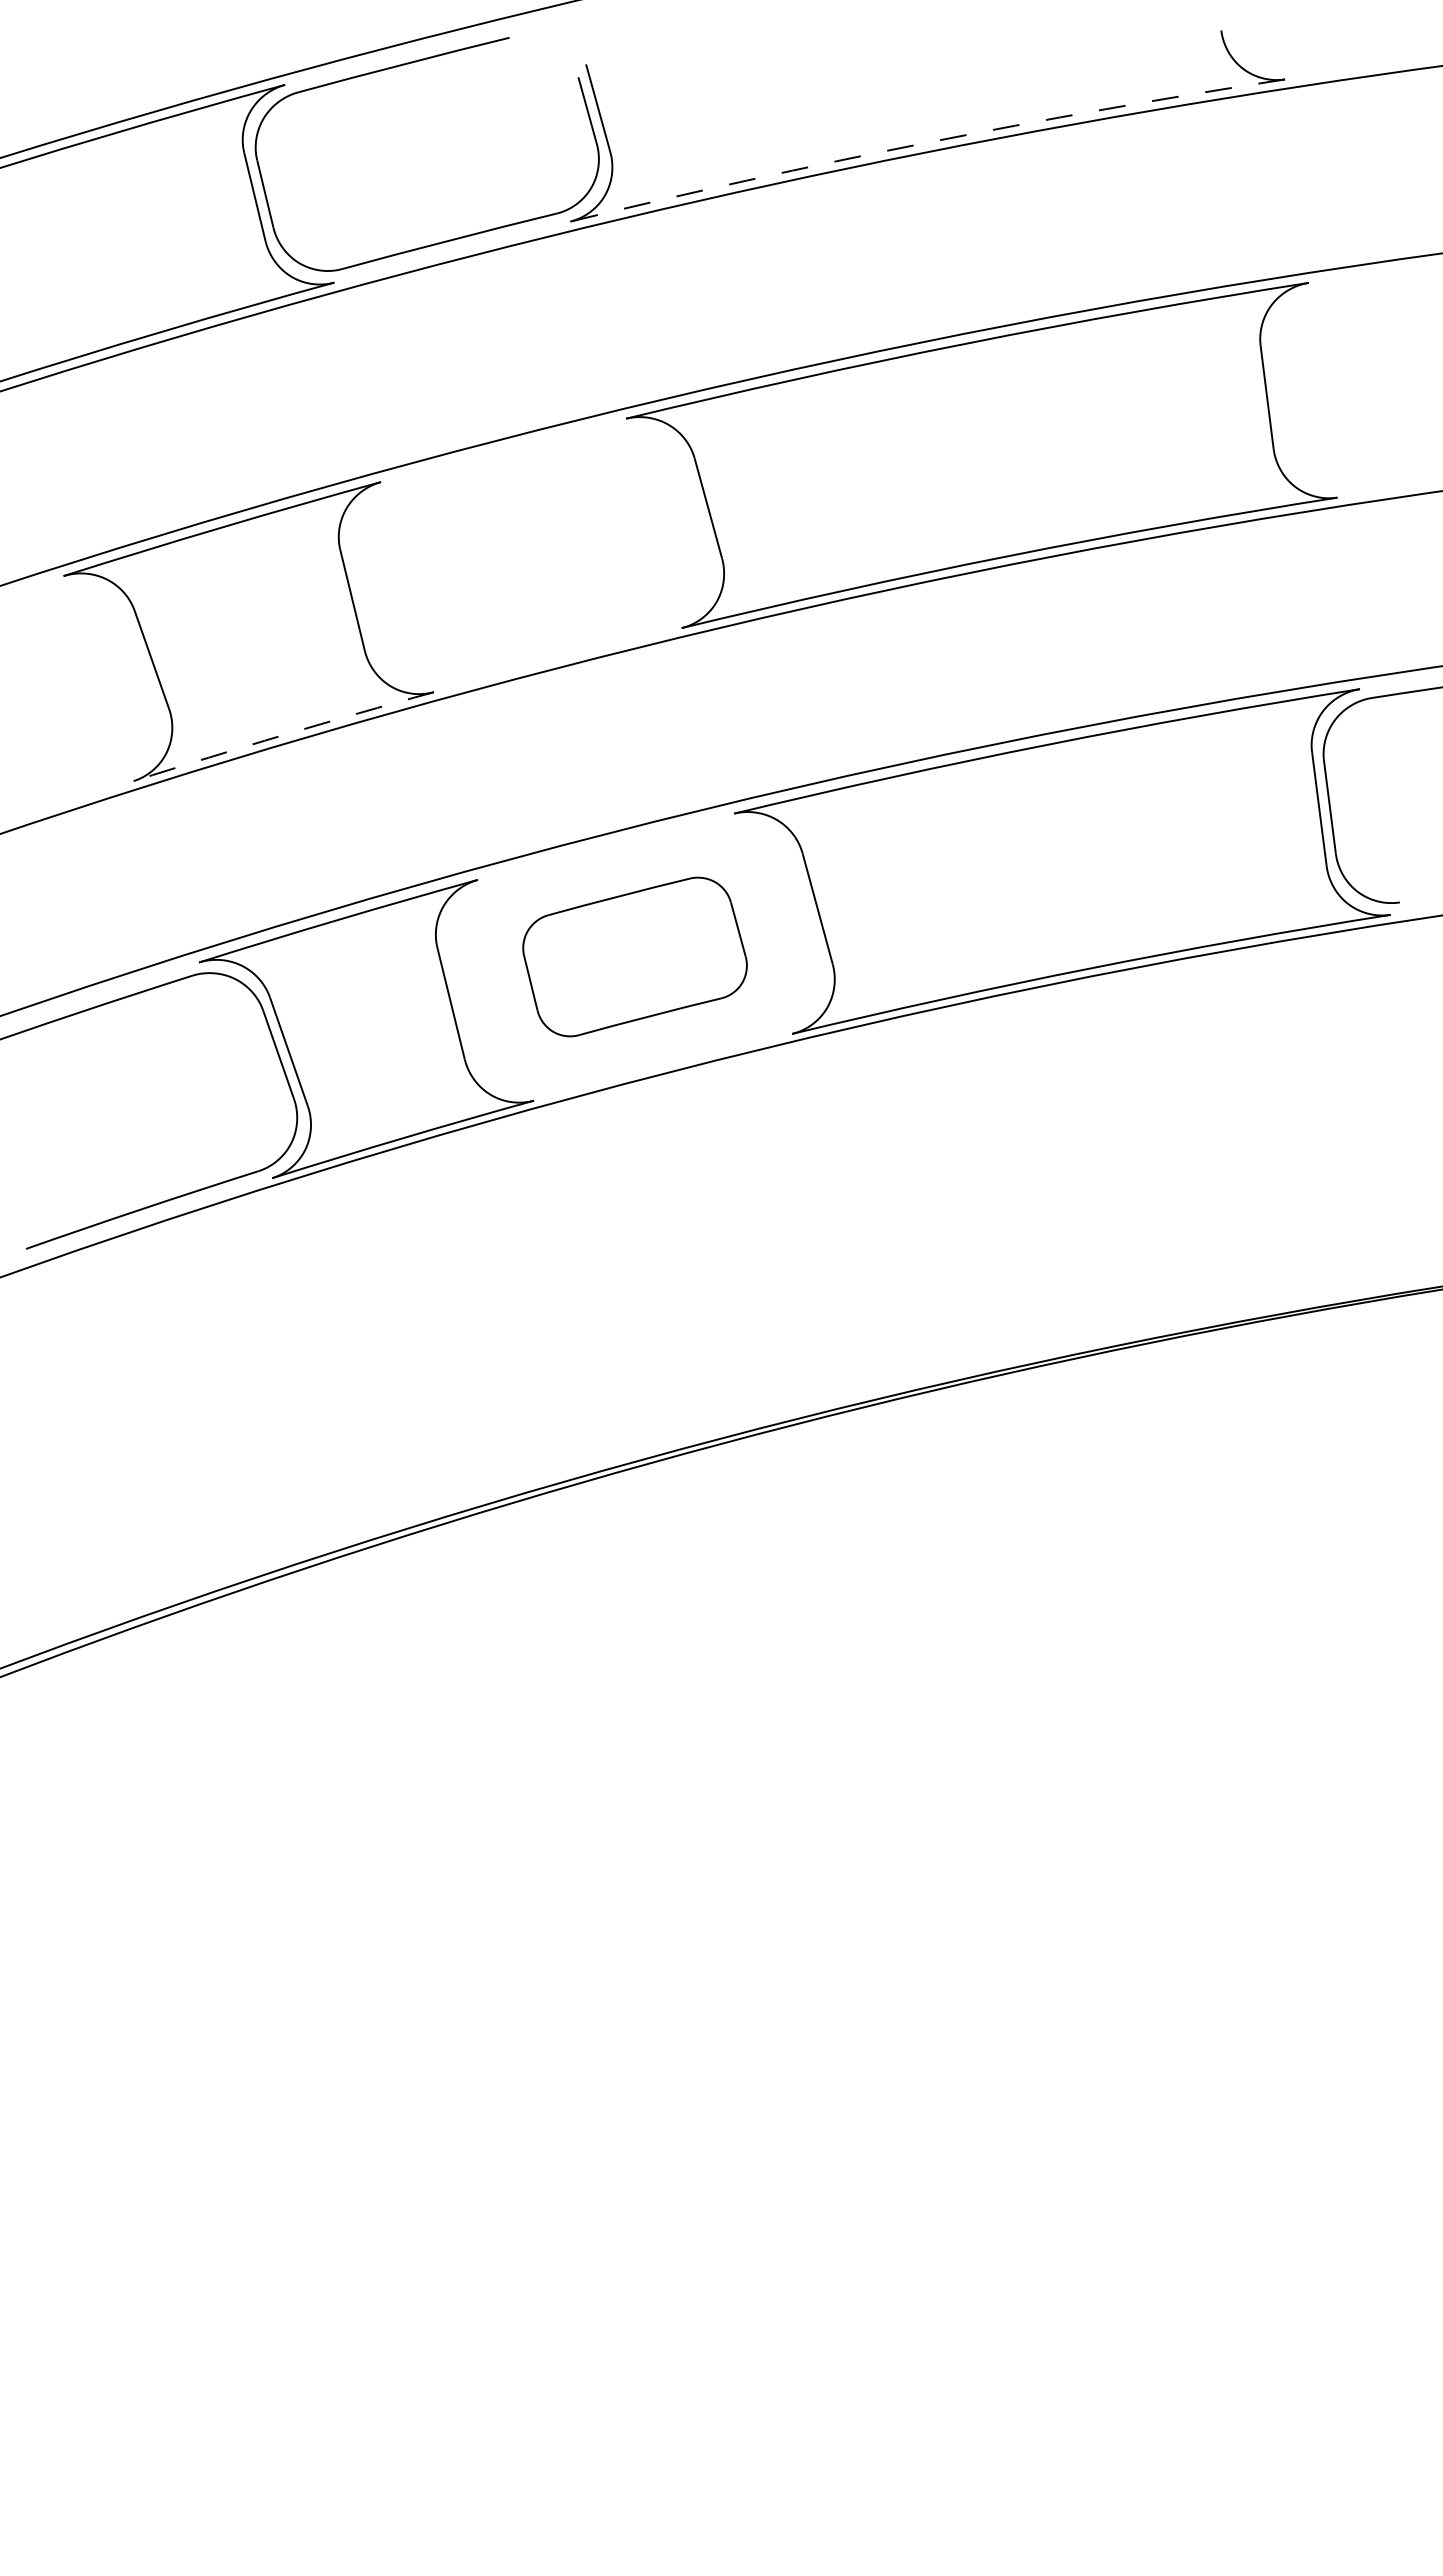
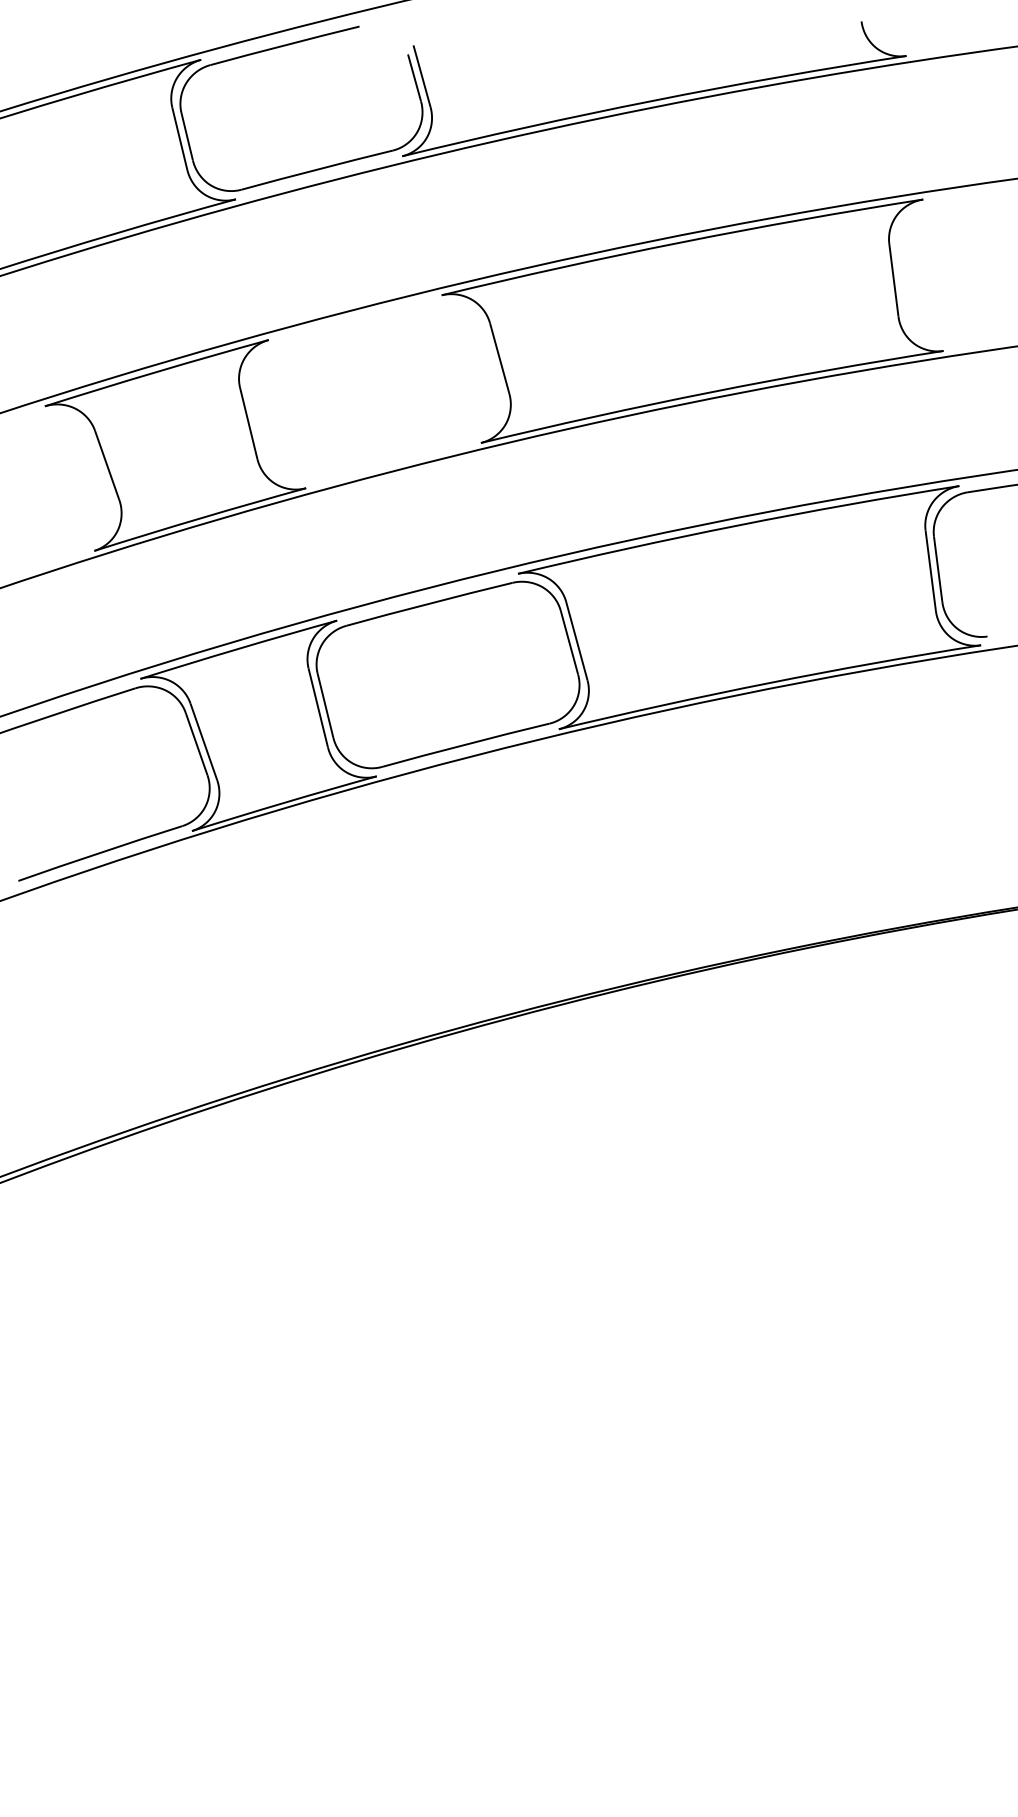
arc: (926, 142) -> (653, 100), dashed -> solid
arc: (283, 735) -> (200, 518), dashed -> solid
part: (634, 956) -> (447, 674), size x1.67

